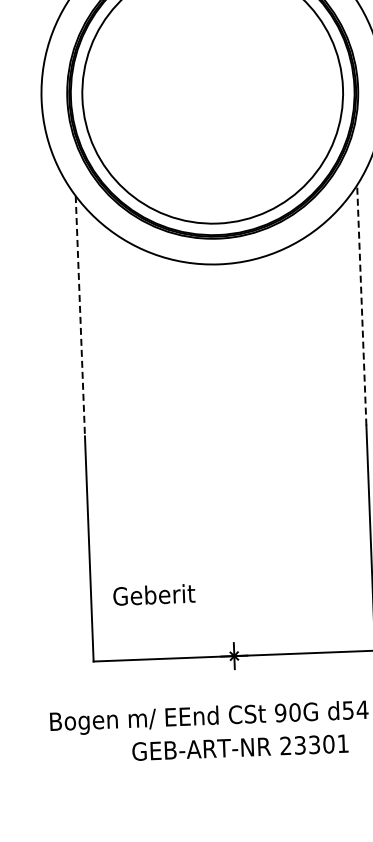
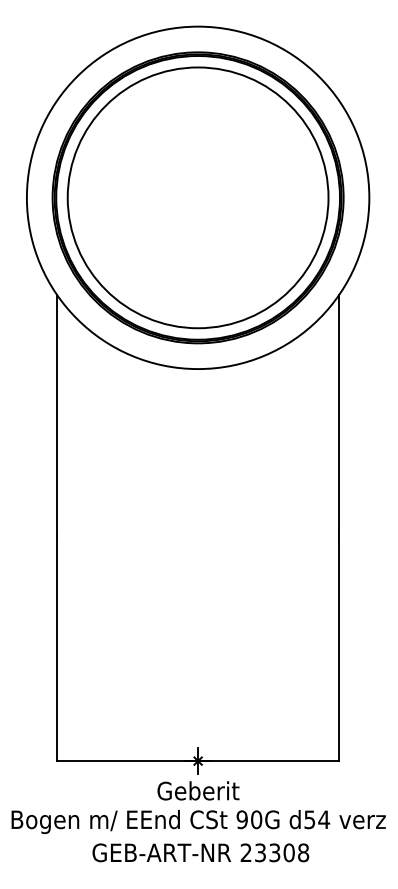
line: (361, 305) -> (338, 415), dashed -> solid
line: (80, 317) -> (57, 416), dashed -> solid
text: (154, 594) -> (198, 790), moved
text: (343, 743) -> (303, 852), 23301 -> 23308

